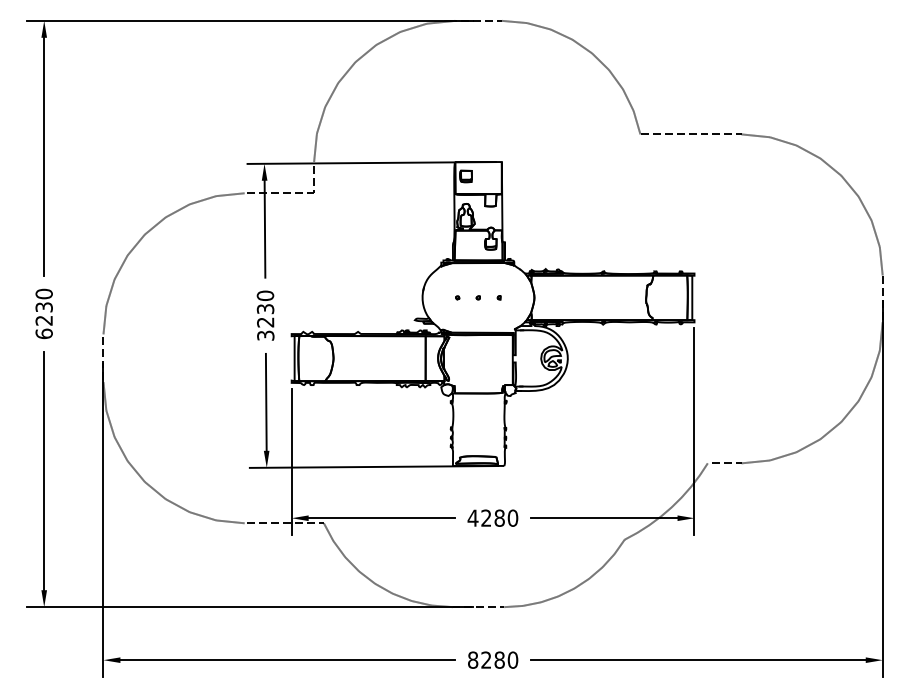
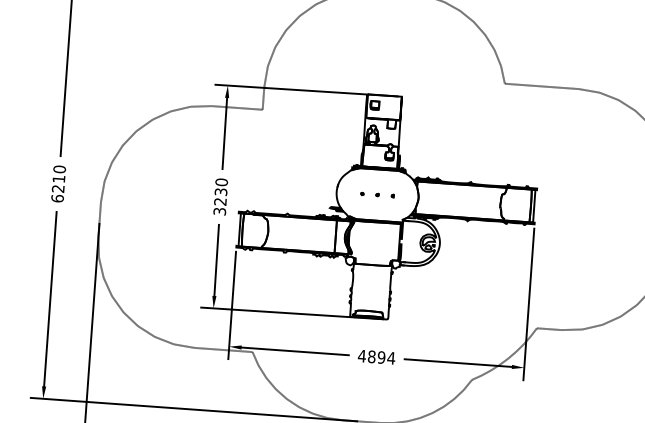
text: (43, 307) -> (58, 179), 6230 -> 6210
text: (499, 517) -> (381, 357), 4280 -> 4894

